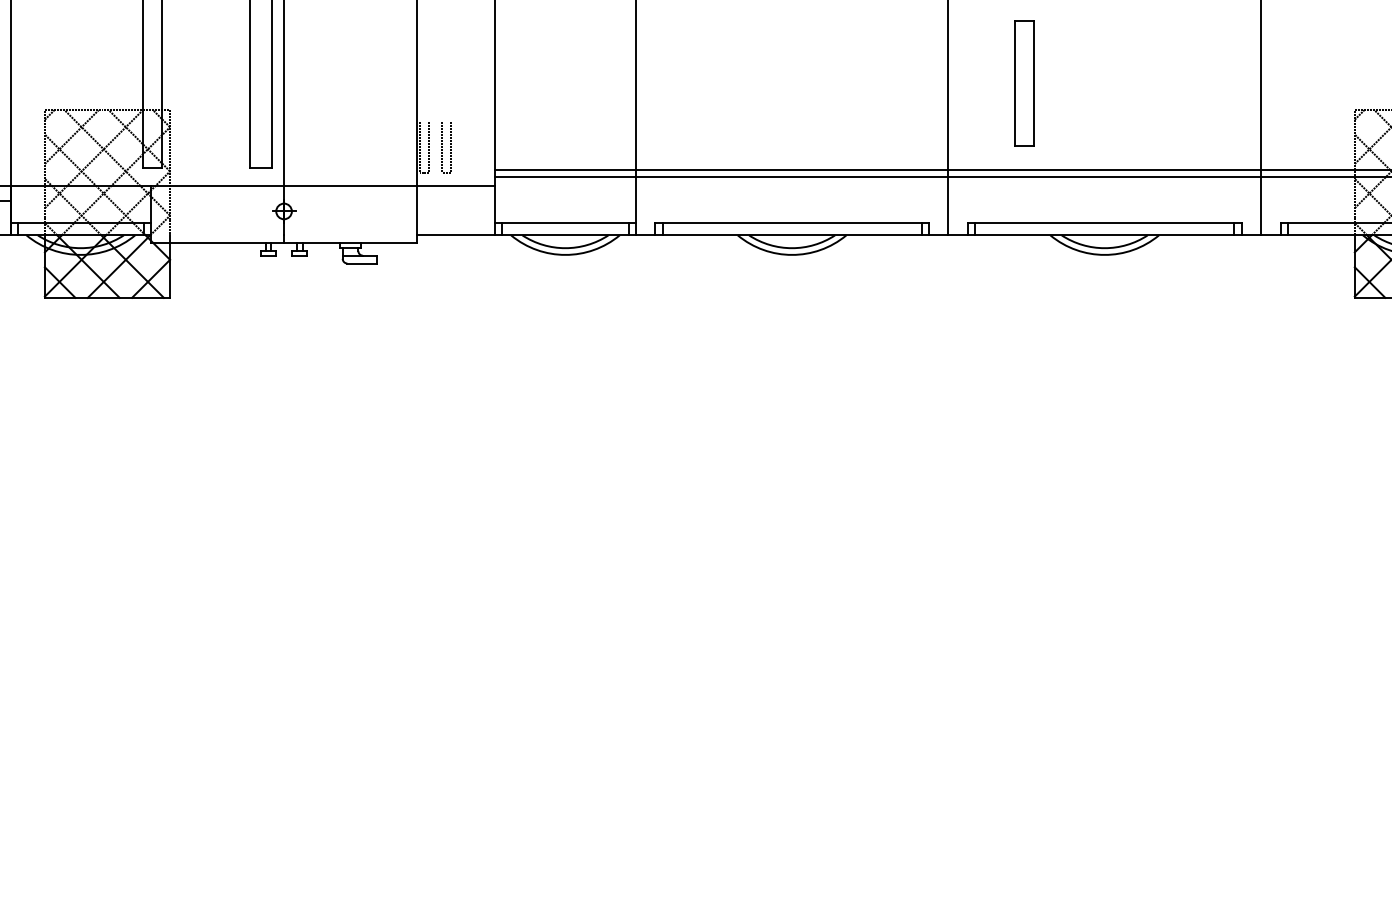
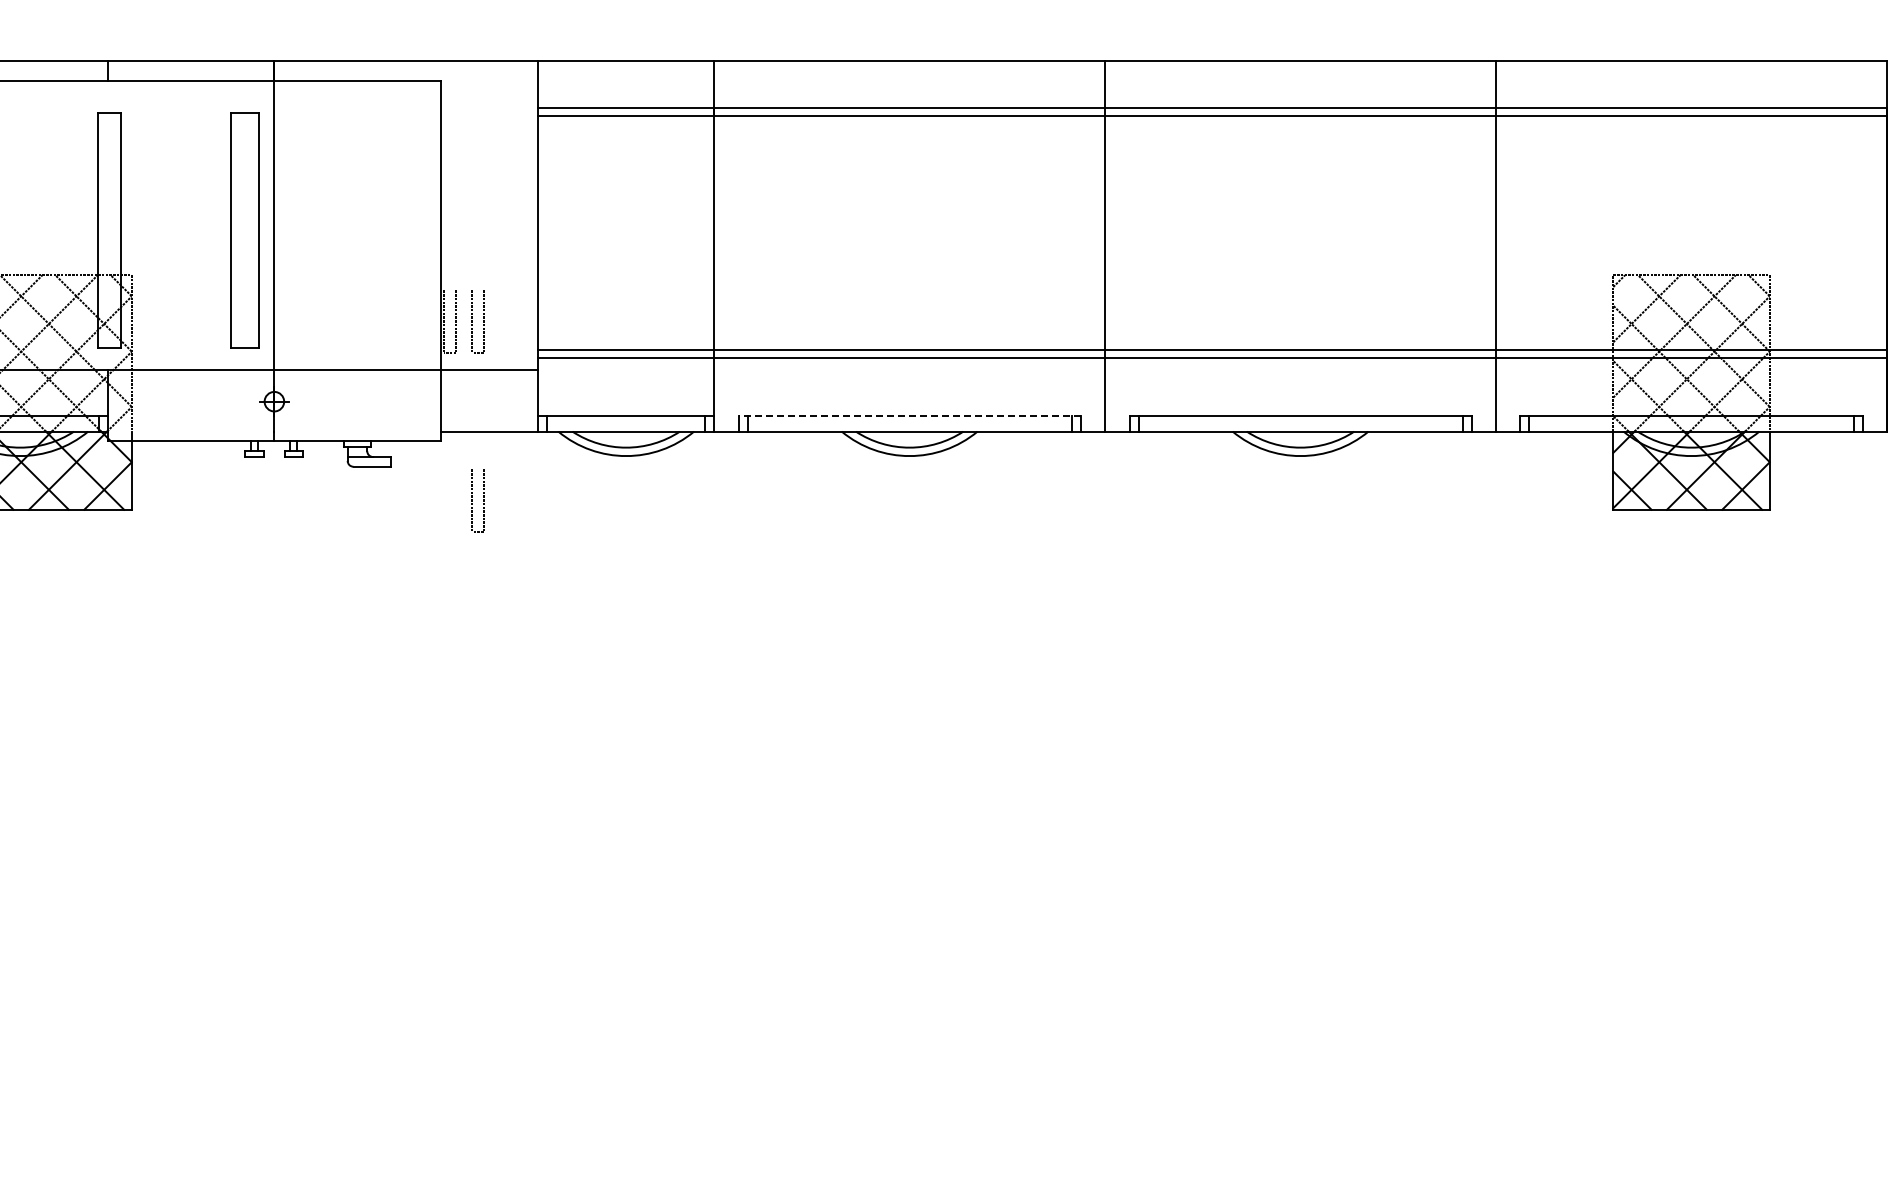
part: (1024, 83) -> (1200, 241), removed
line: (791, 222) -> (909, 415), solid -> dashed
part: (446, 290) -> (477, 500), added

